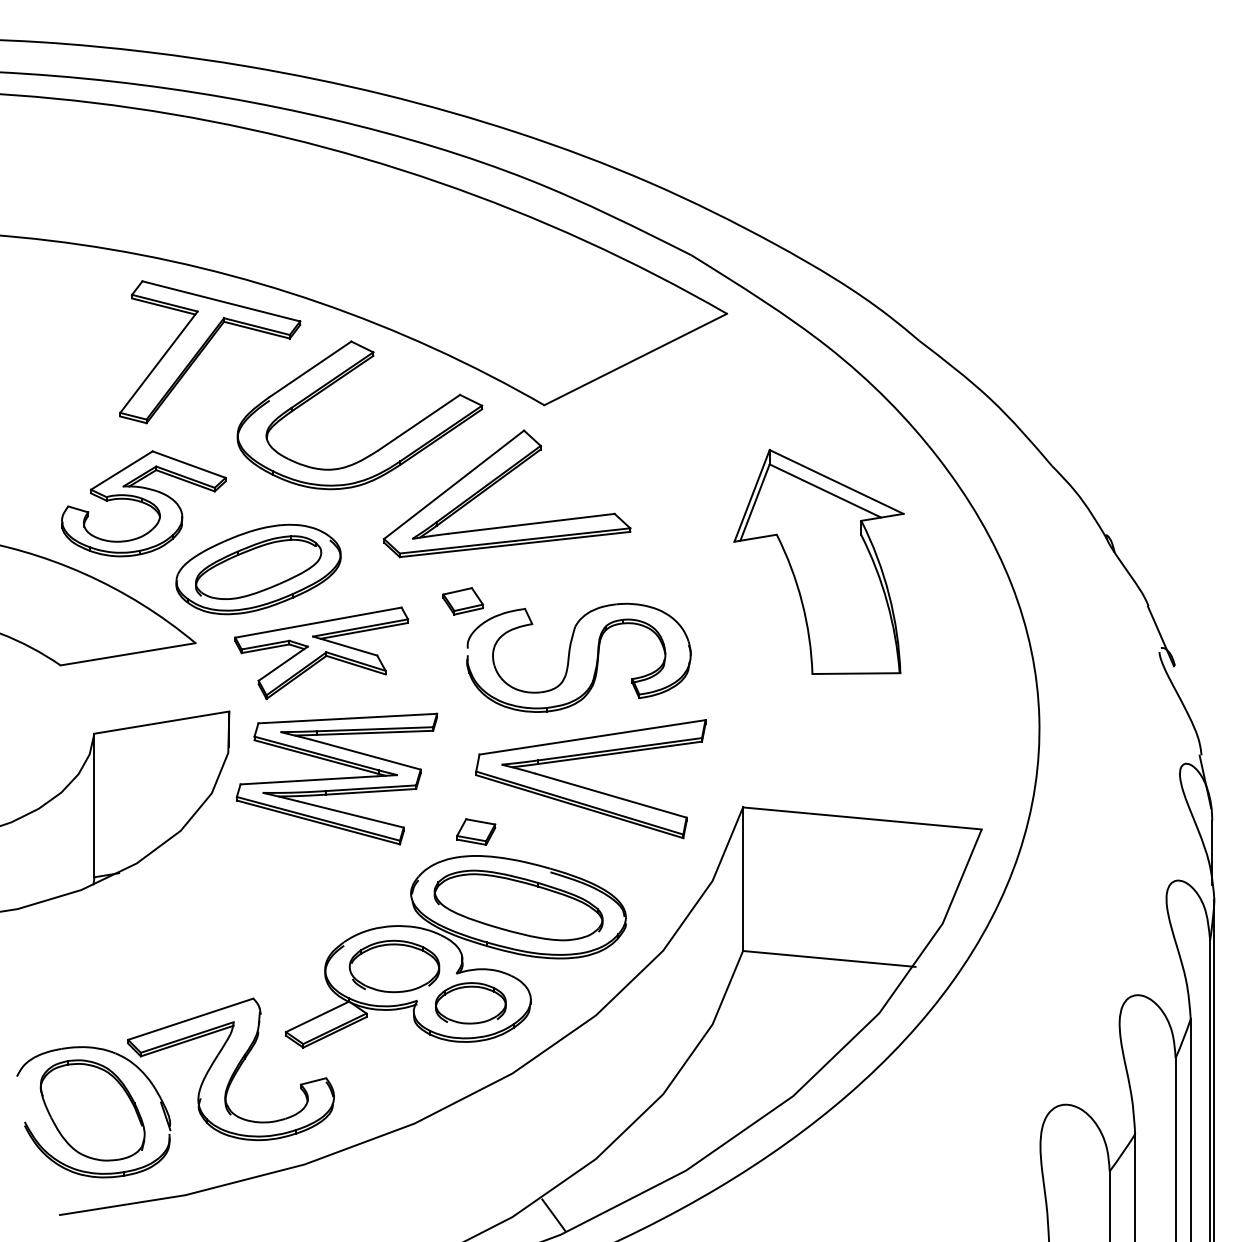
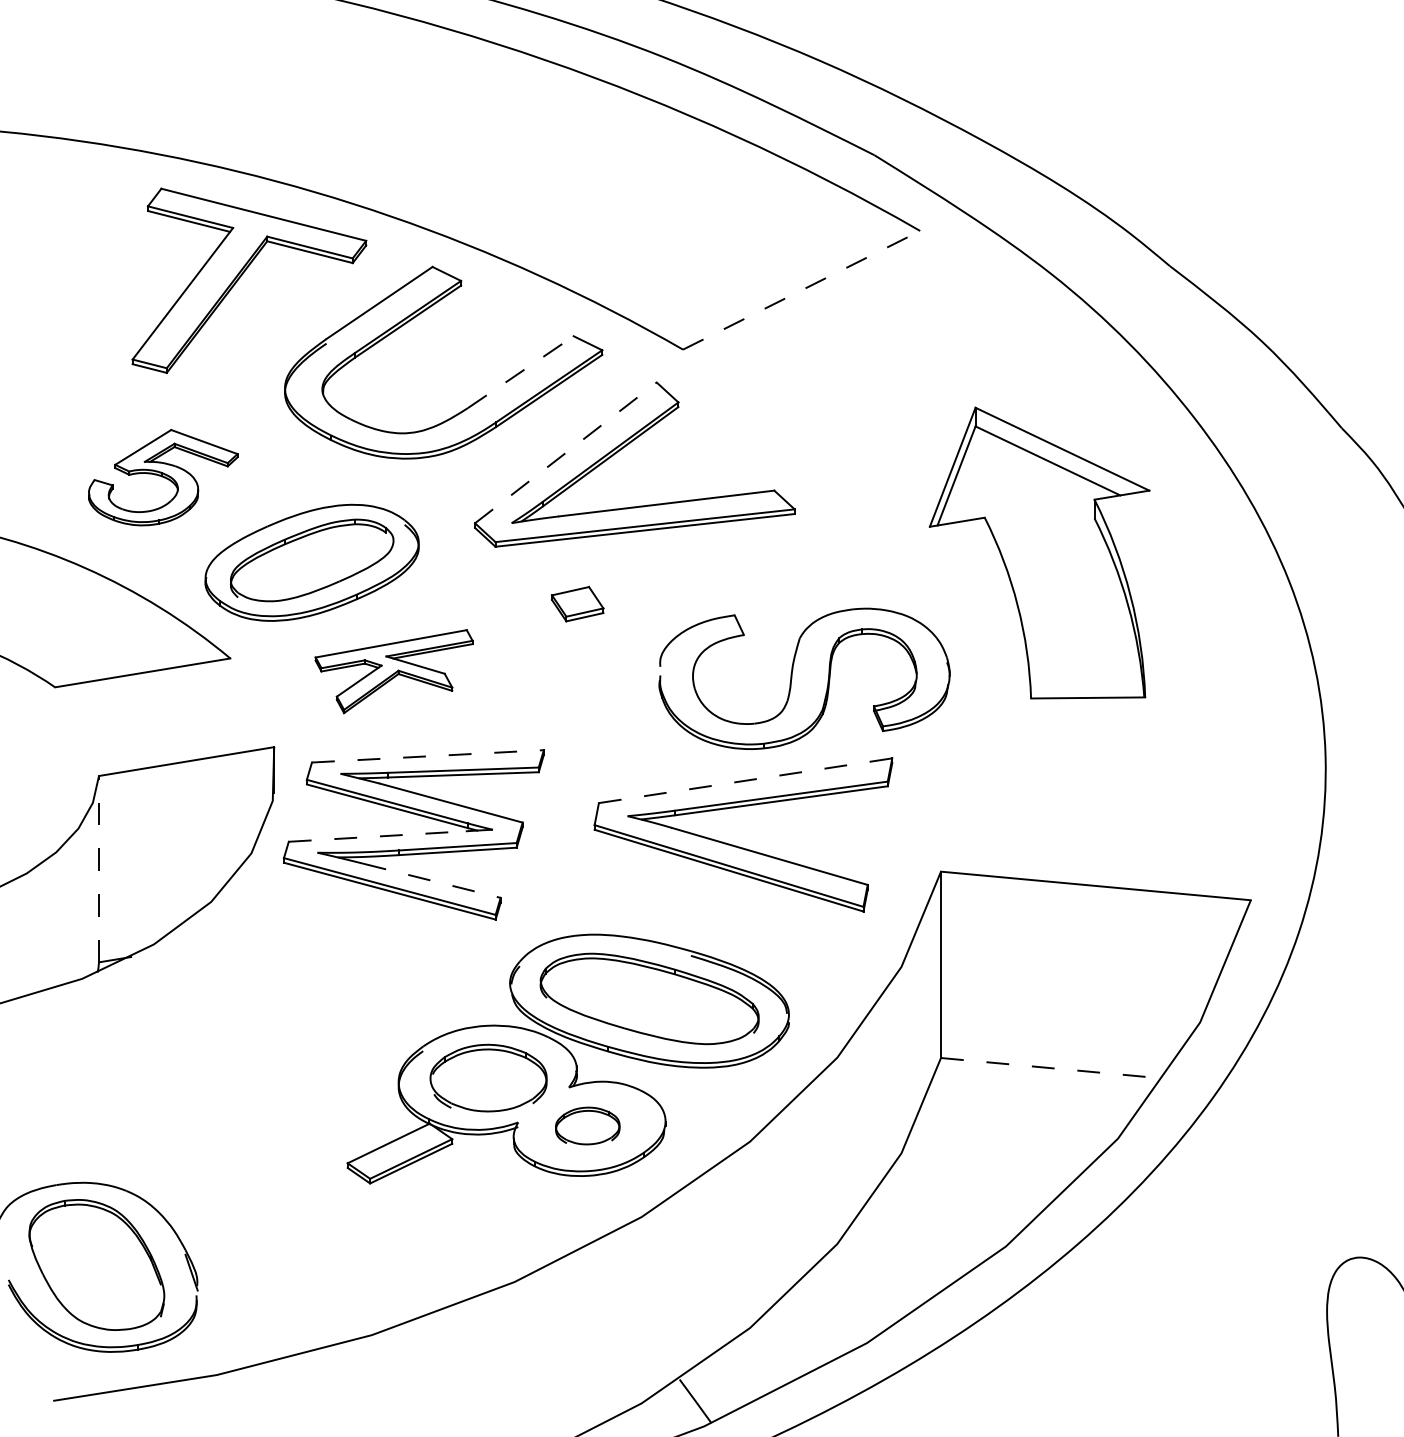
line: (636, 359) -> (802, 290), solid -> dashed
line: (419, 422) -> (521, 372), solid -> dashed
line: (454, 484) -> (566, 452), solid -> dashed
part: (143, 503) -> (162, 477), size x0.7
part: (321, 653) -> (393, 671), size x0.7
part: (569, 657) -> (792, 678), moved
line: (348, 718) -> (428, 756), solid -> dashed
line: (593, 737) -> (746, 780), solid -> dashed
line: (309, 780) -> (378, 836), solid -> dashed
line: (94, 805) -> (99, 869), solid -> dashed
line: (351, 814) -> (432, 880), solid -> dashed
part: (476, 831) -> (595, 902), removed
line: (829, 958) -> (1053, 1067), solid -> dashed
part: (470, 1003) -> (587, 1126), size x0.7
part: (230, 1069) -> (275, 1211), removed

